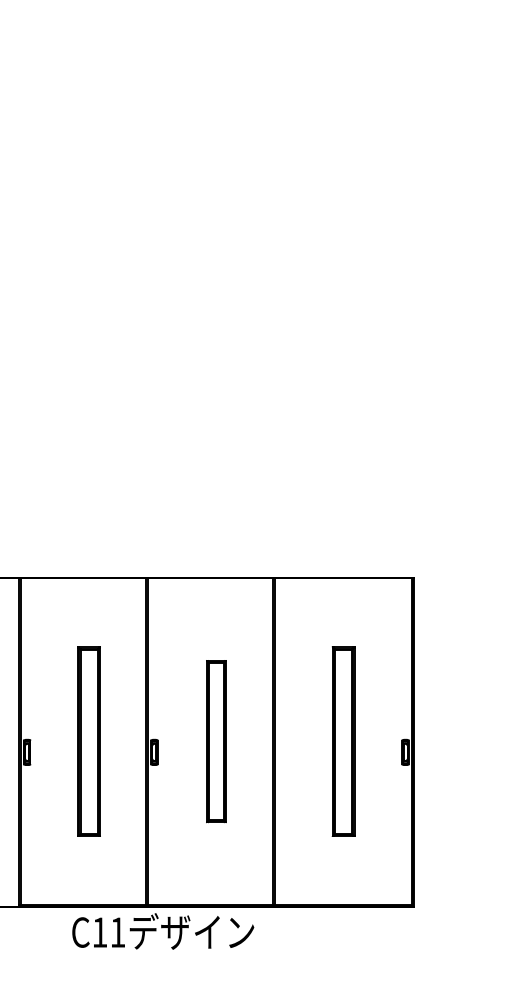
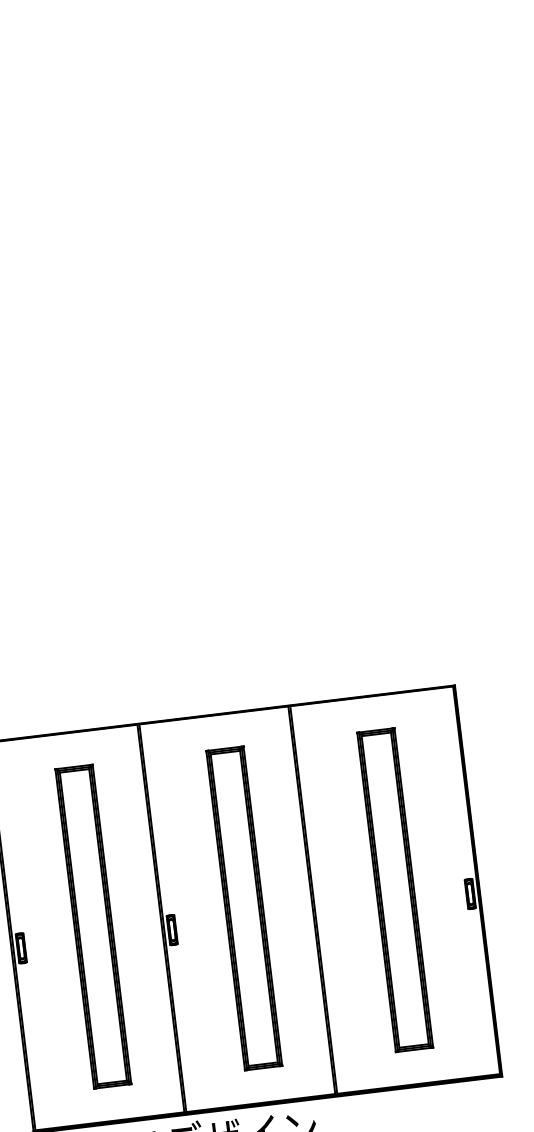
part: (88, 741) -> (92, 926), size x1.43
part: (215, 741) -> (243, 908), size x1.67
part: (343, 741) -> (395, 889), size x1.43

